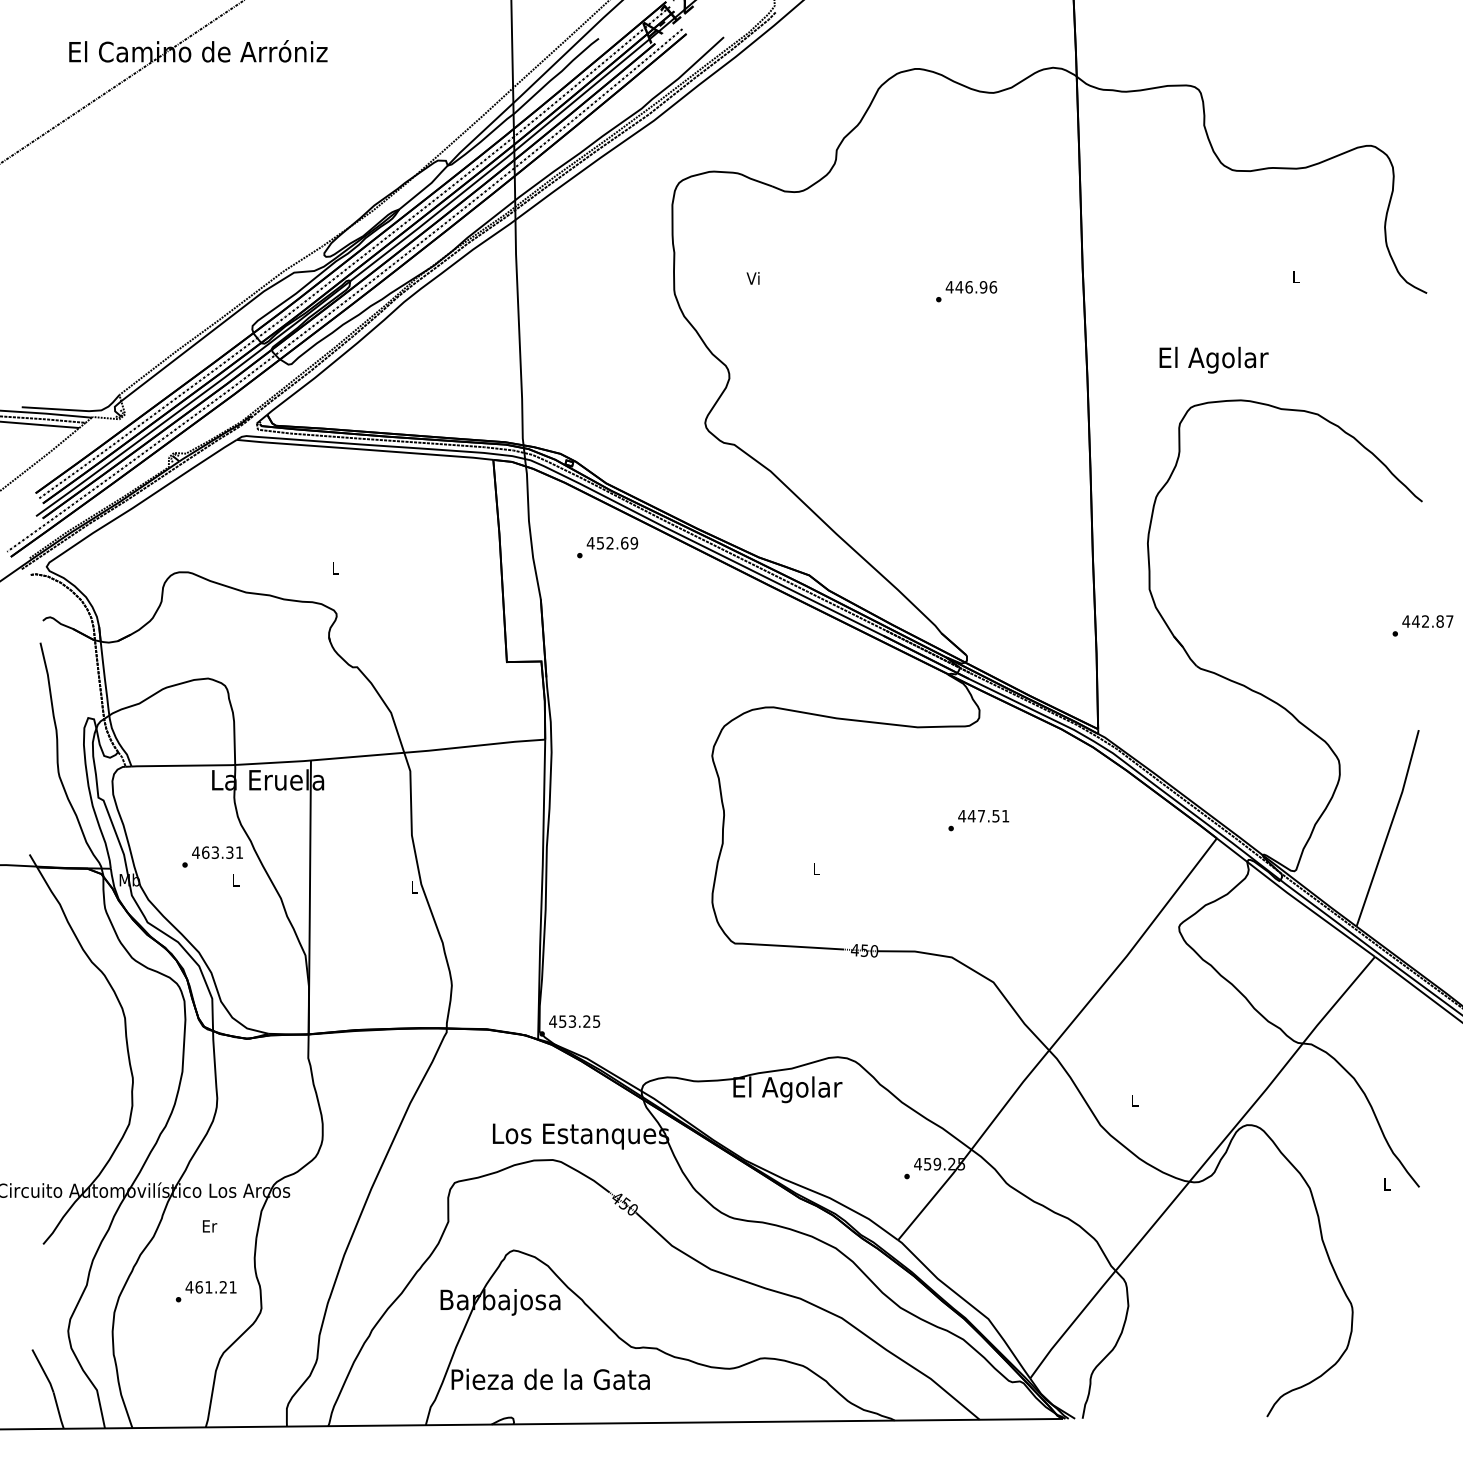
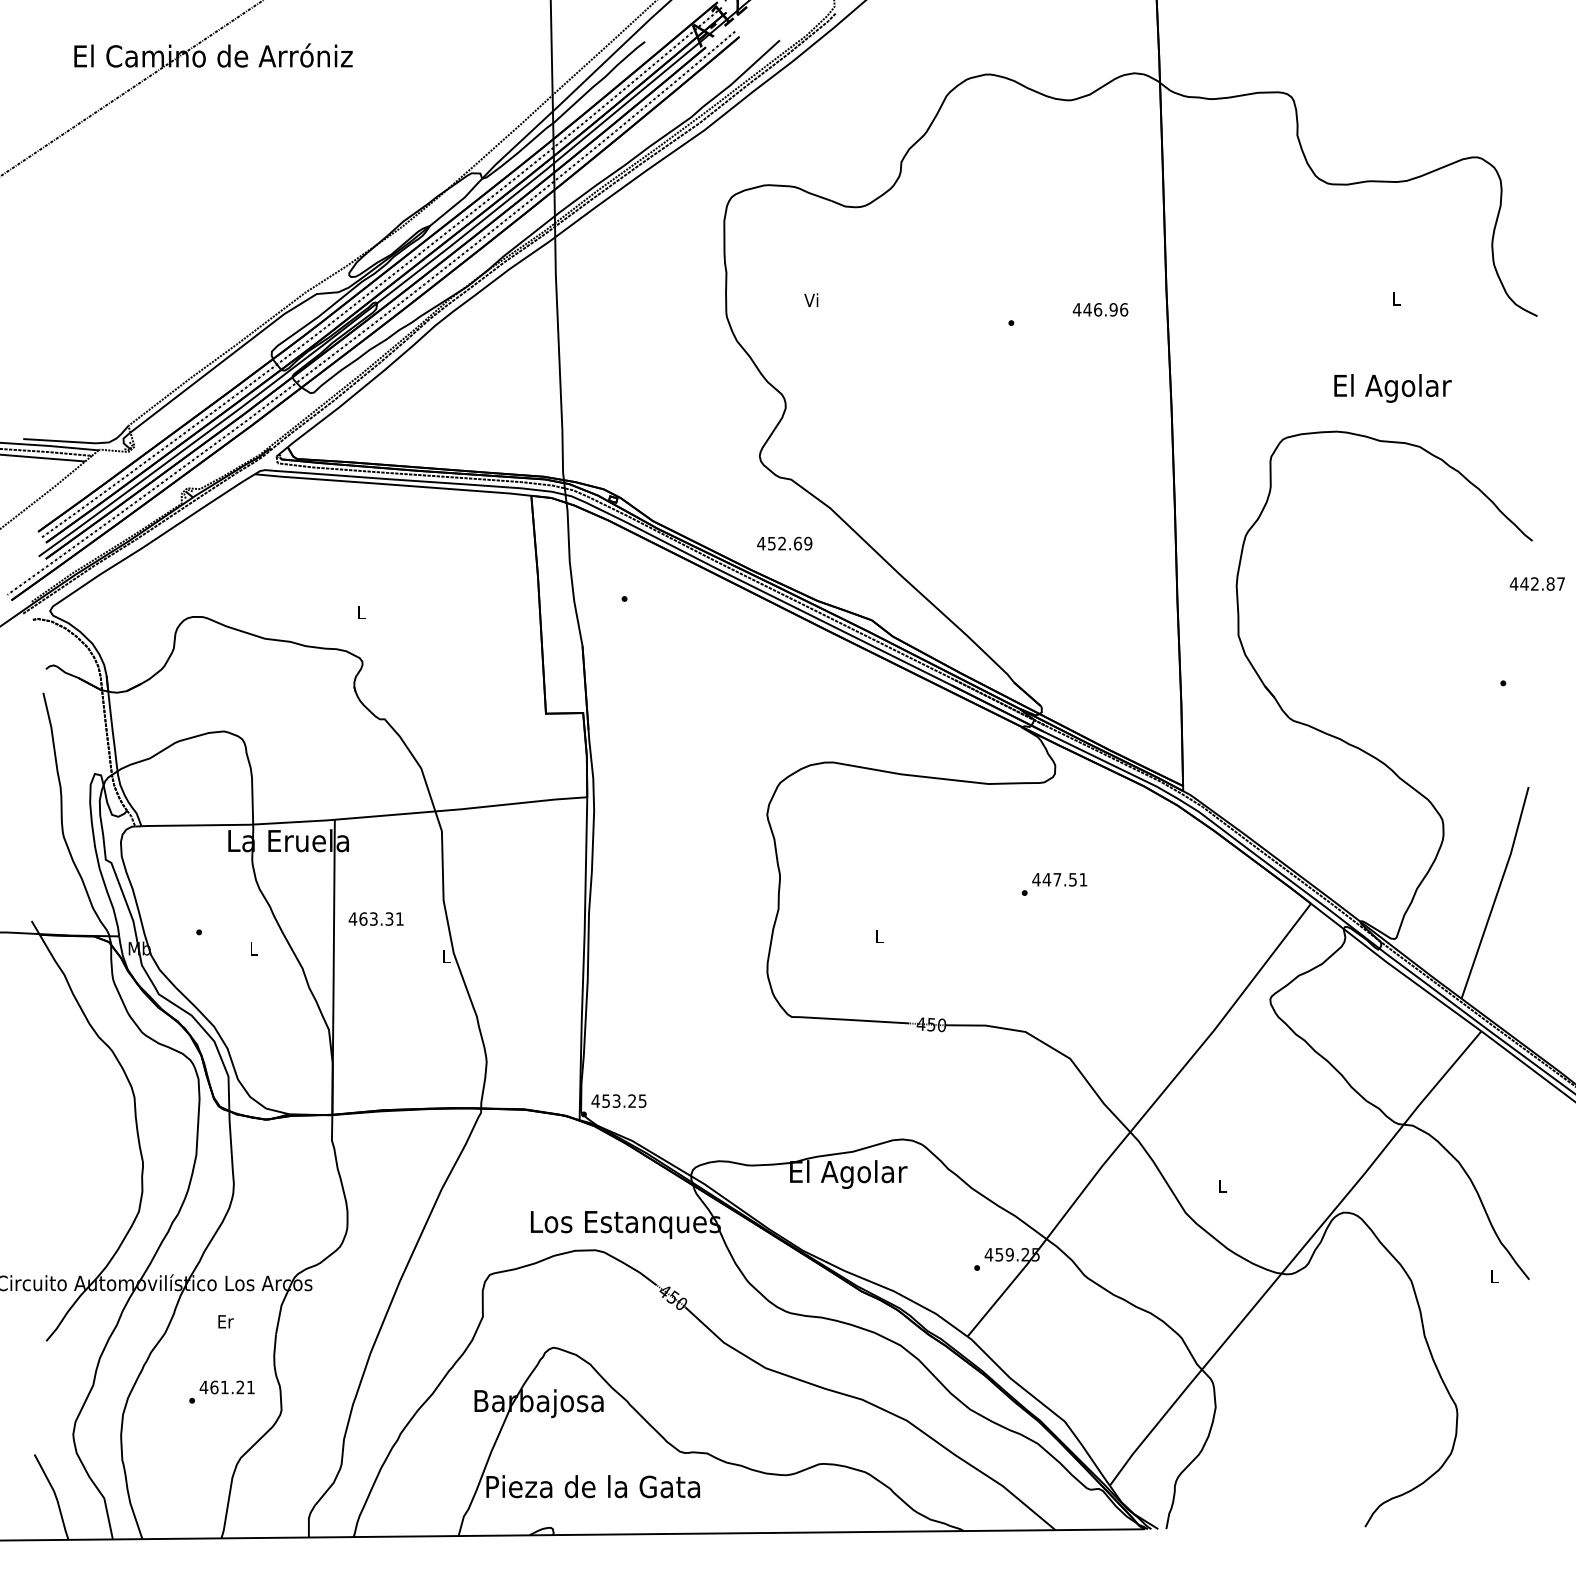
text: (971, 286) -> (1100, 309), moved
text: (1213, 360) -> (1392, 388), moved
text: (612, 543) -> (784, 543), moved
text: (1427, 621) -> (1536, 583), moved
text: (216, 852) -> (375, 918), moved

